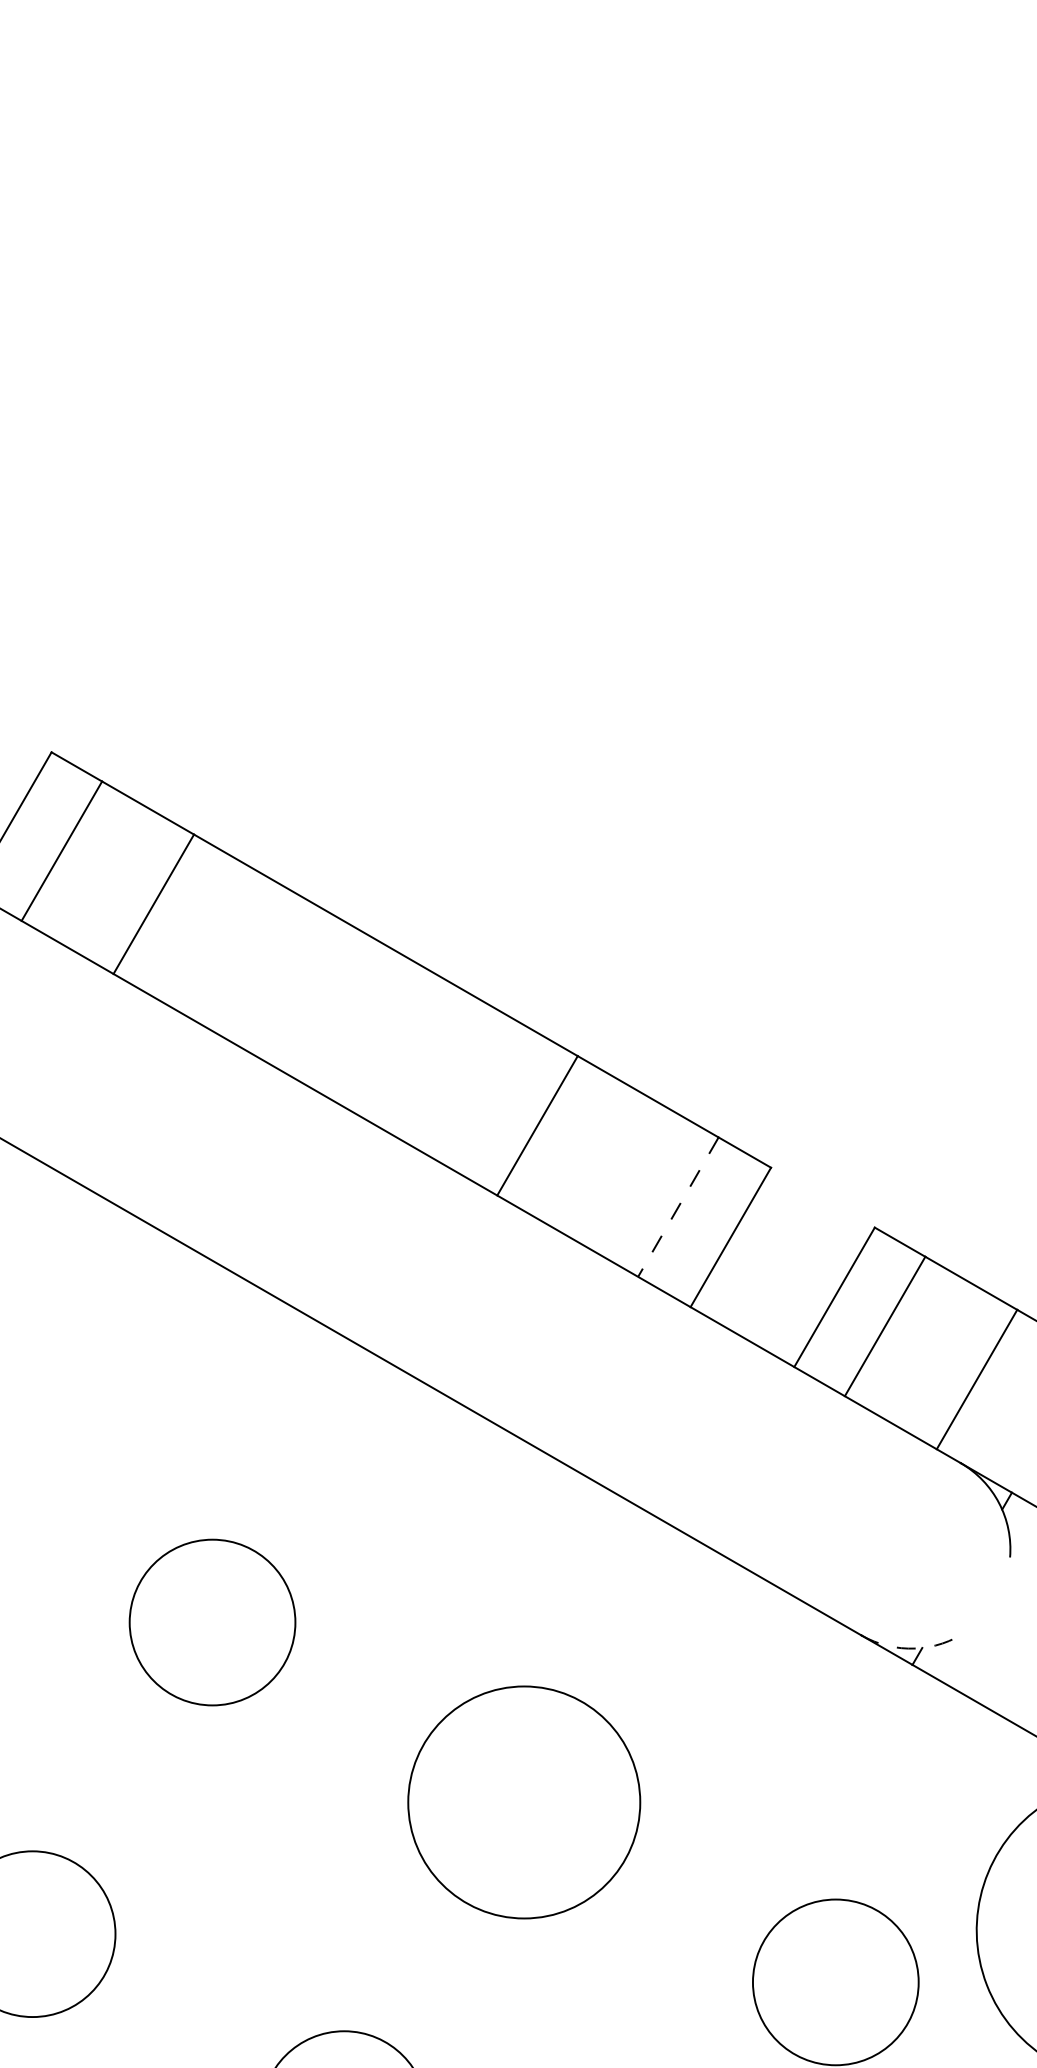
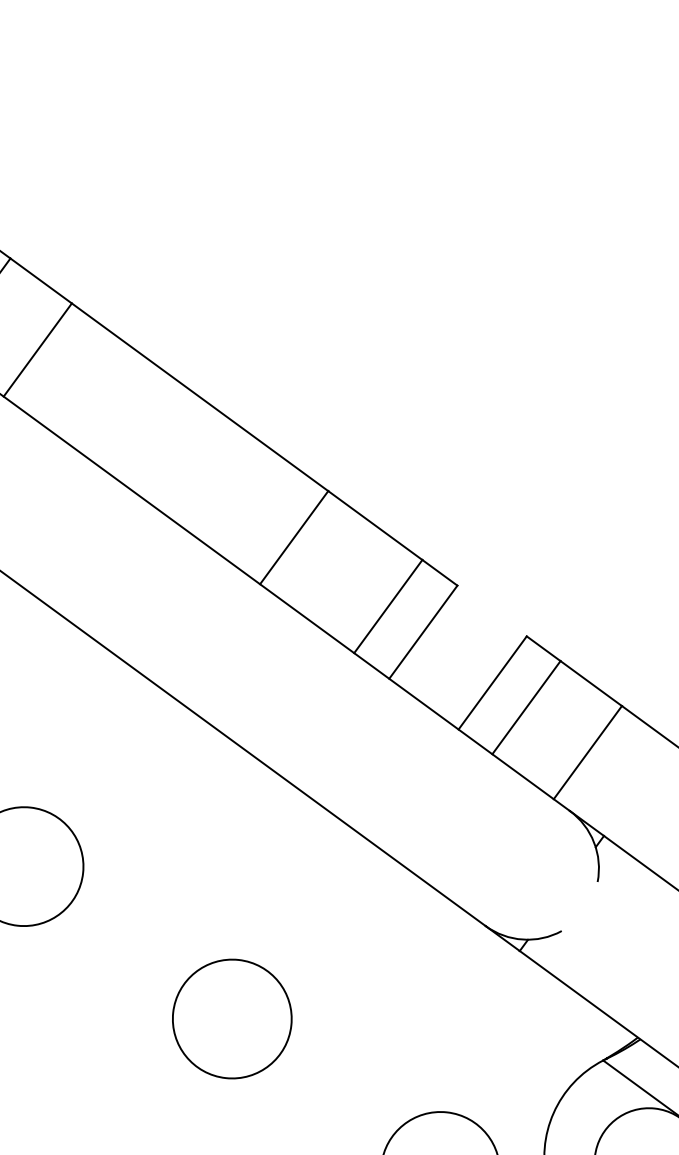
line: (678, 1207) -> (388, 606), dashed -> solid
arc: (915, 1648) -> (523, 939), dashed -> solid
circle: (523, 1802) -> (231, 1019), size x0.71

